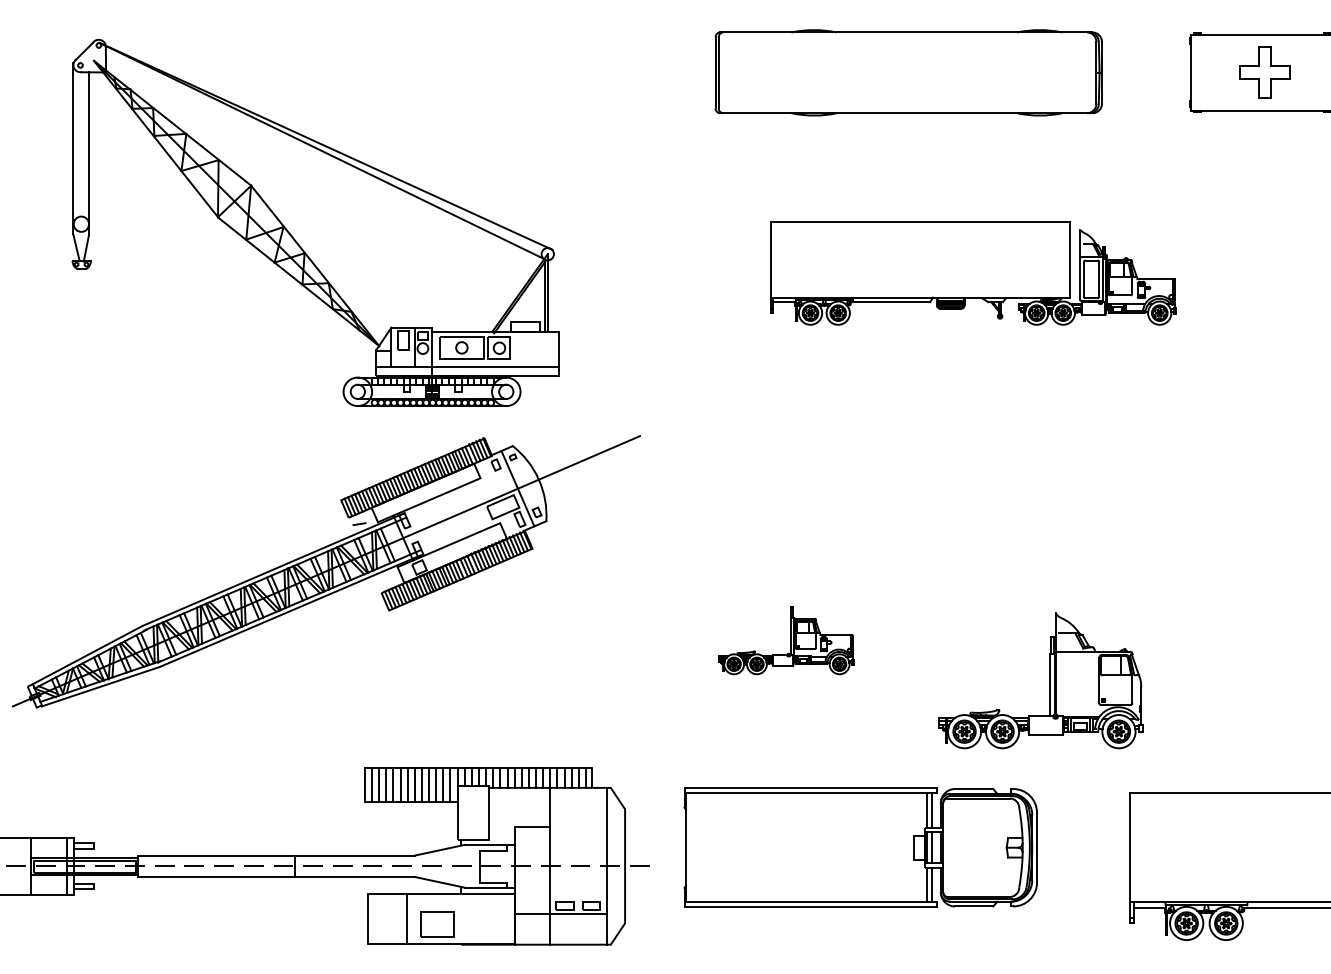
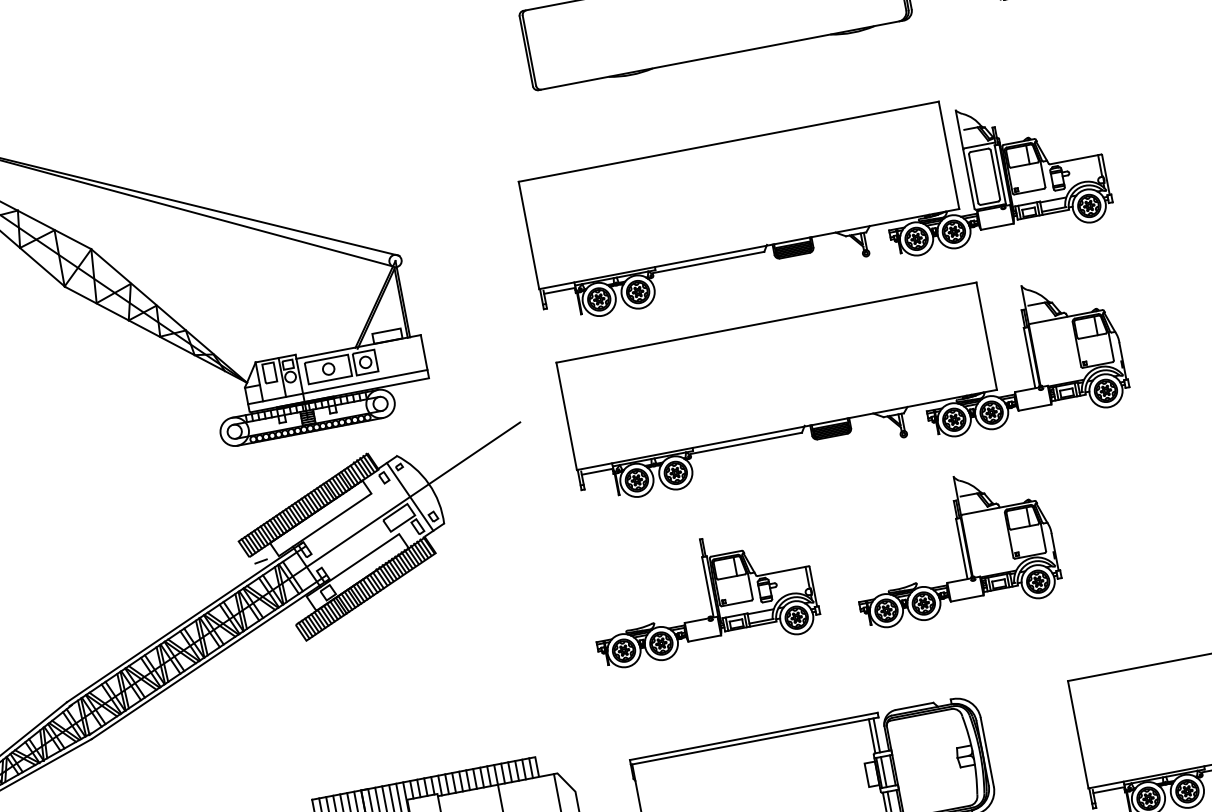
part: (973, 273) -> (817, 200), size x1.43
part: (965, 457) -> (843, 382), added
part: (786, 640) -> (702, 595), size x1.67
part: (1049, 680) -> (960, 544), moved

